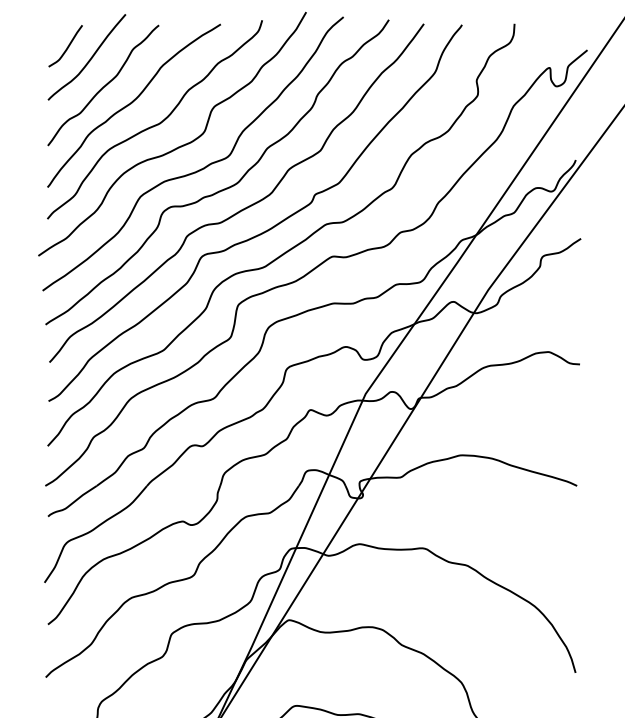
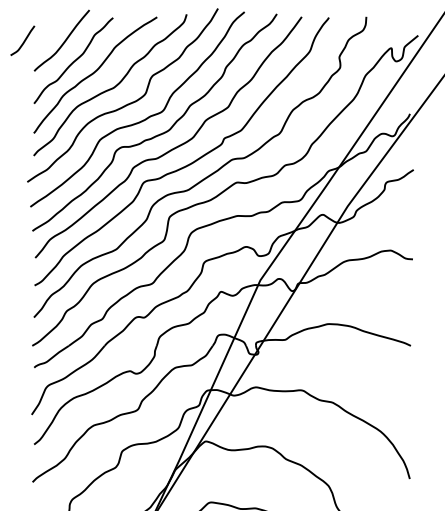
curve: (66, 47) -> (23, 41), moved

